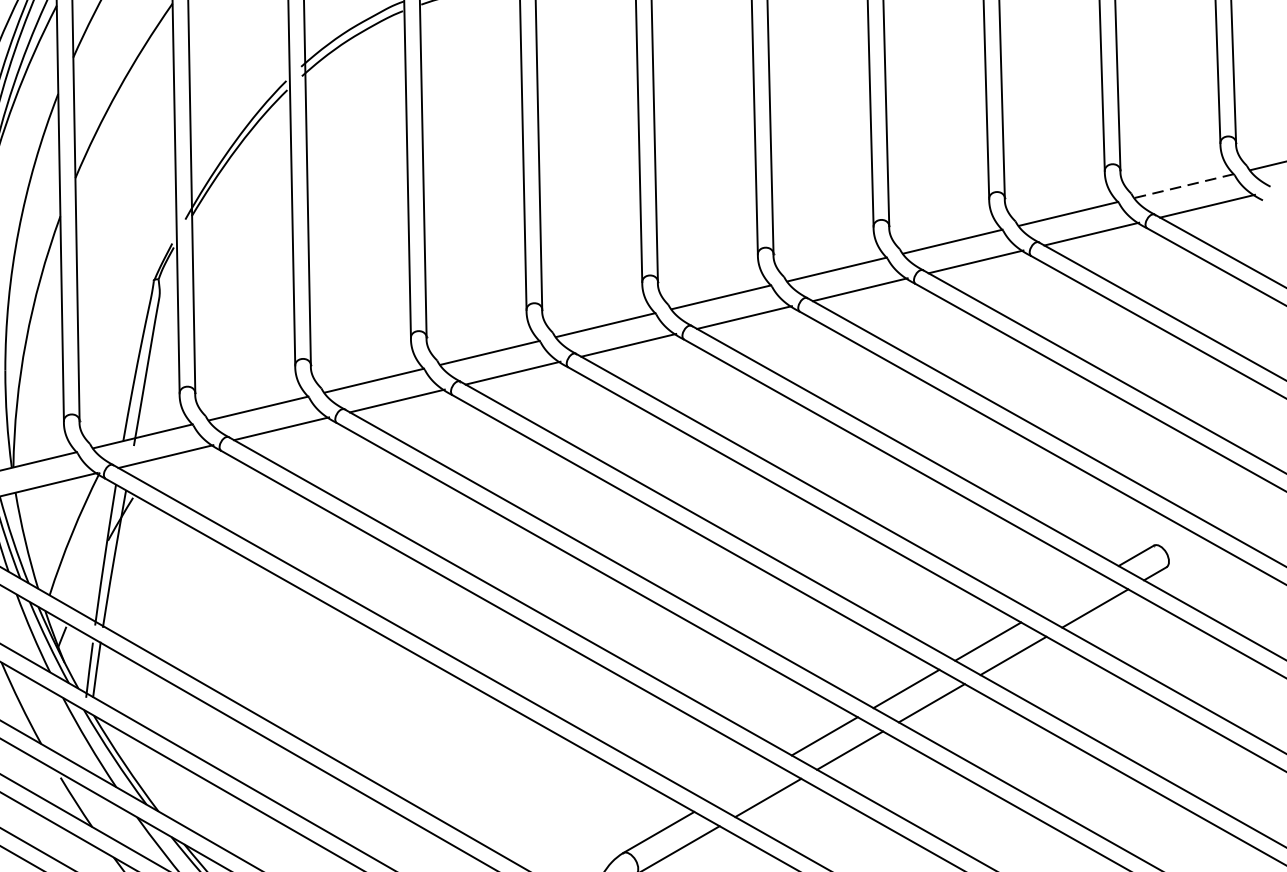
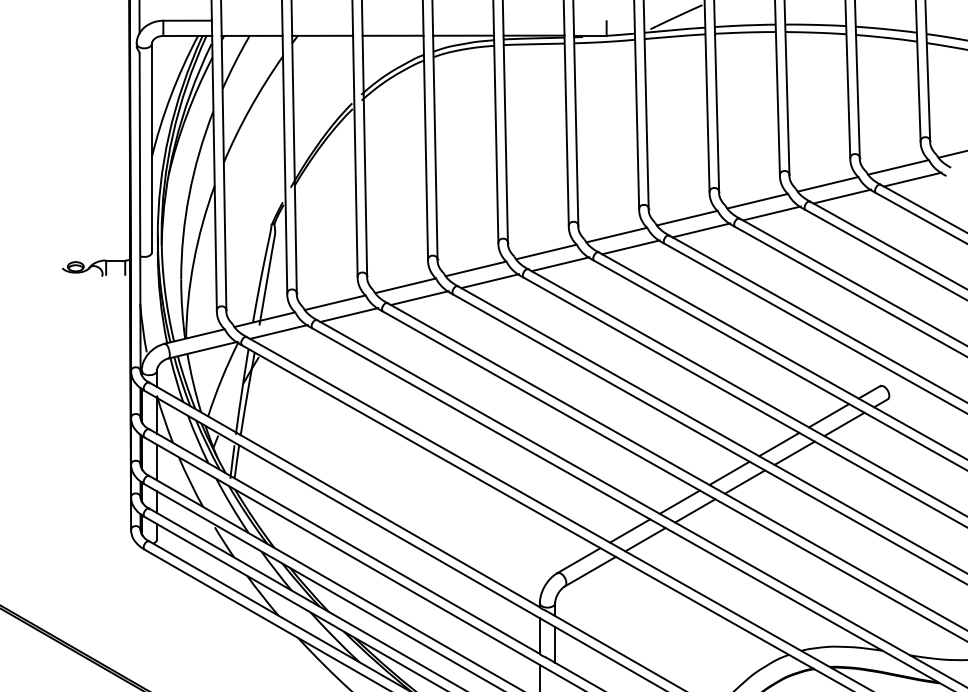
line: (1184, 186) -> (898, 167), dashed -> solid
line: (1069, 593) -> (828, 415), added
line: (743, 782) -> (630, 530), added

